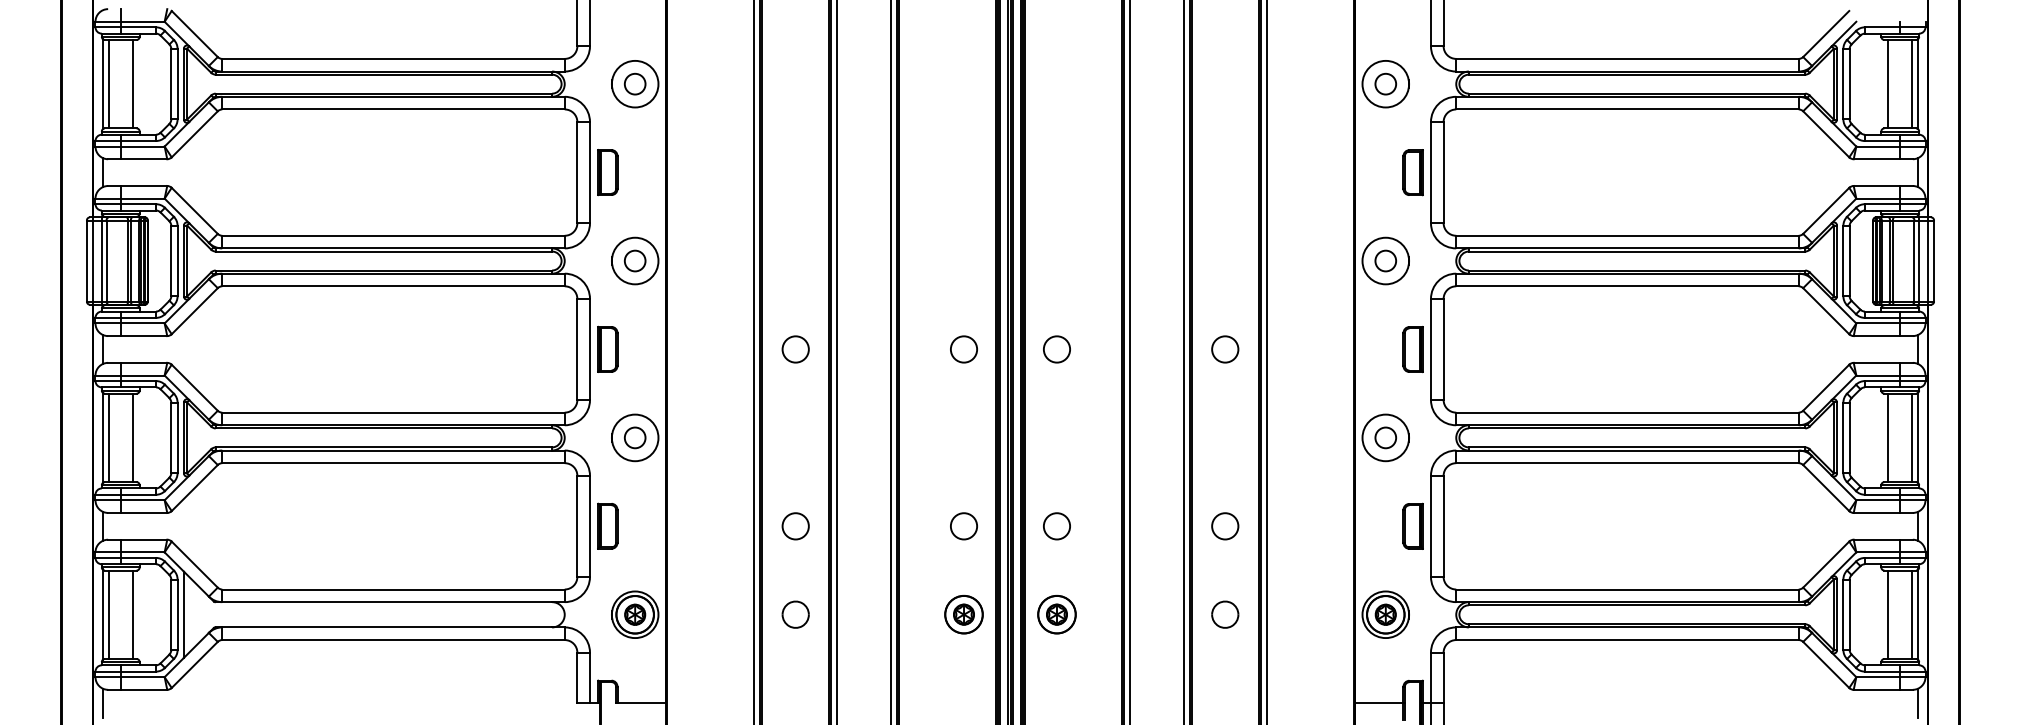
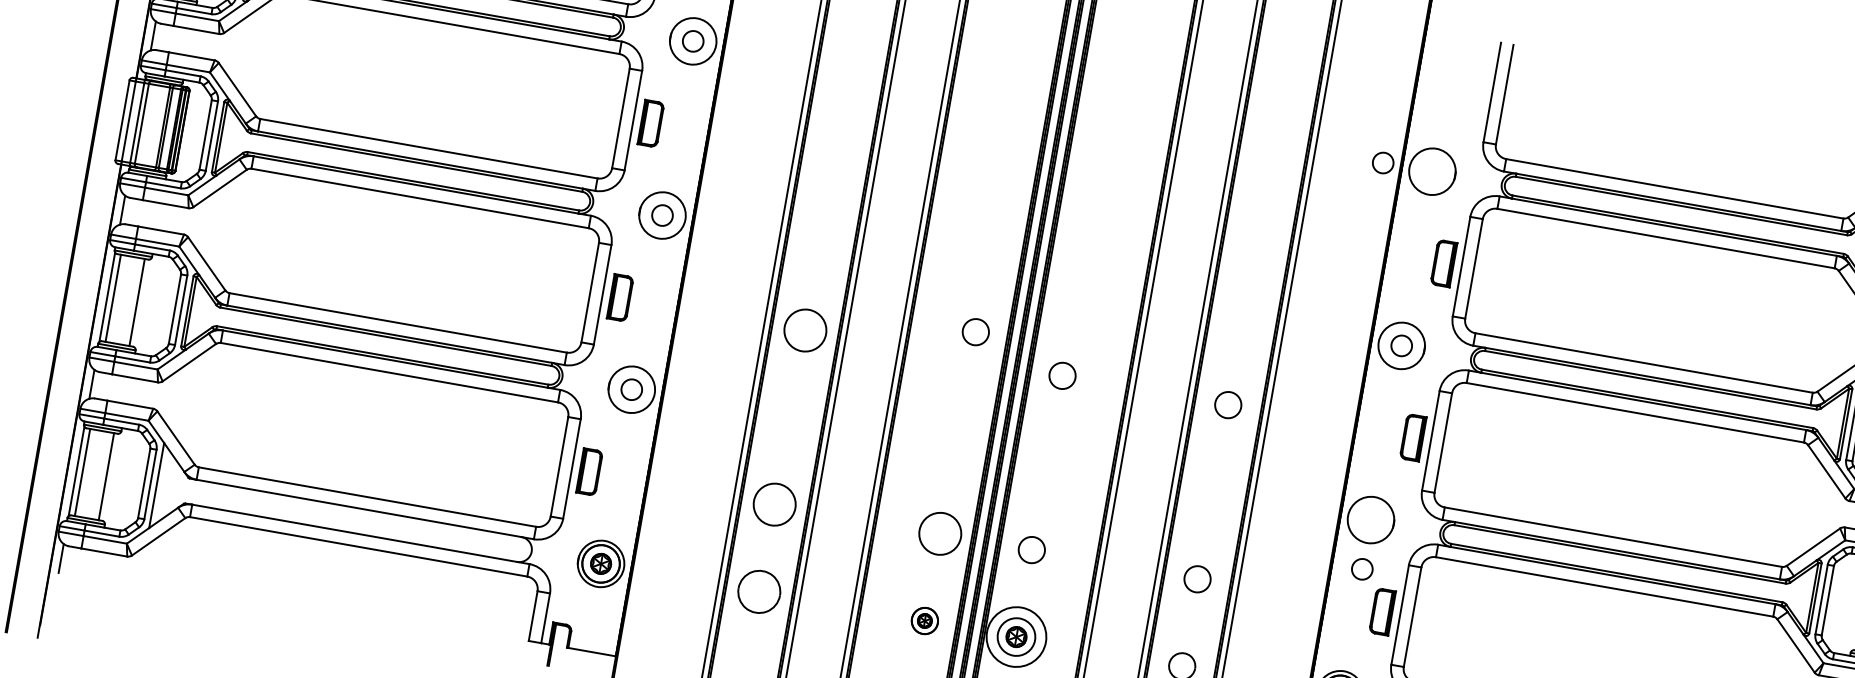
circle: (1385, 83) -> (1383, 162), moved
circle: (795, 349) -> (805, 330), size x1.6
circle: (963, 349) -> (975, 332), moved
circle: (1385, 437) -> (1362, 568), moved
circle: (795, 526) -> (774, 504), size x1.6
circle: (963, 526) -> (939, 533), size x1.6
part: (795, 614) -> (759, 591), size x1.6
part: (963, 614) -> (924, 620), size x0.7
circle: (1056, 614) -> (1016, 636), size x1.6

